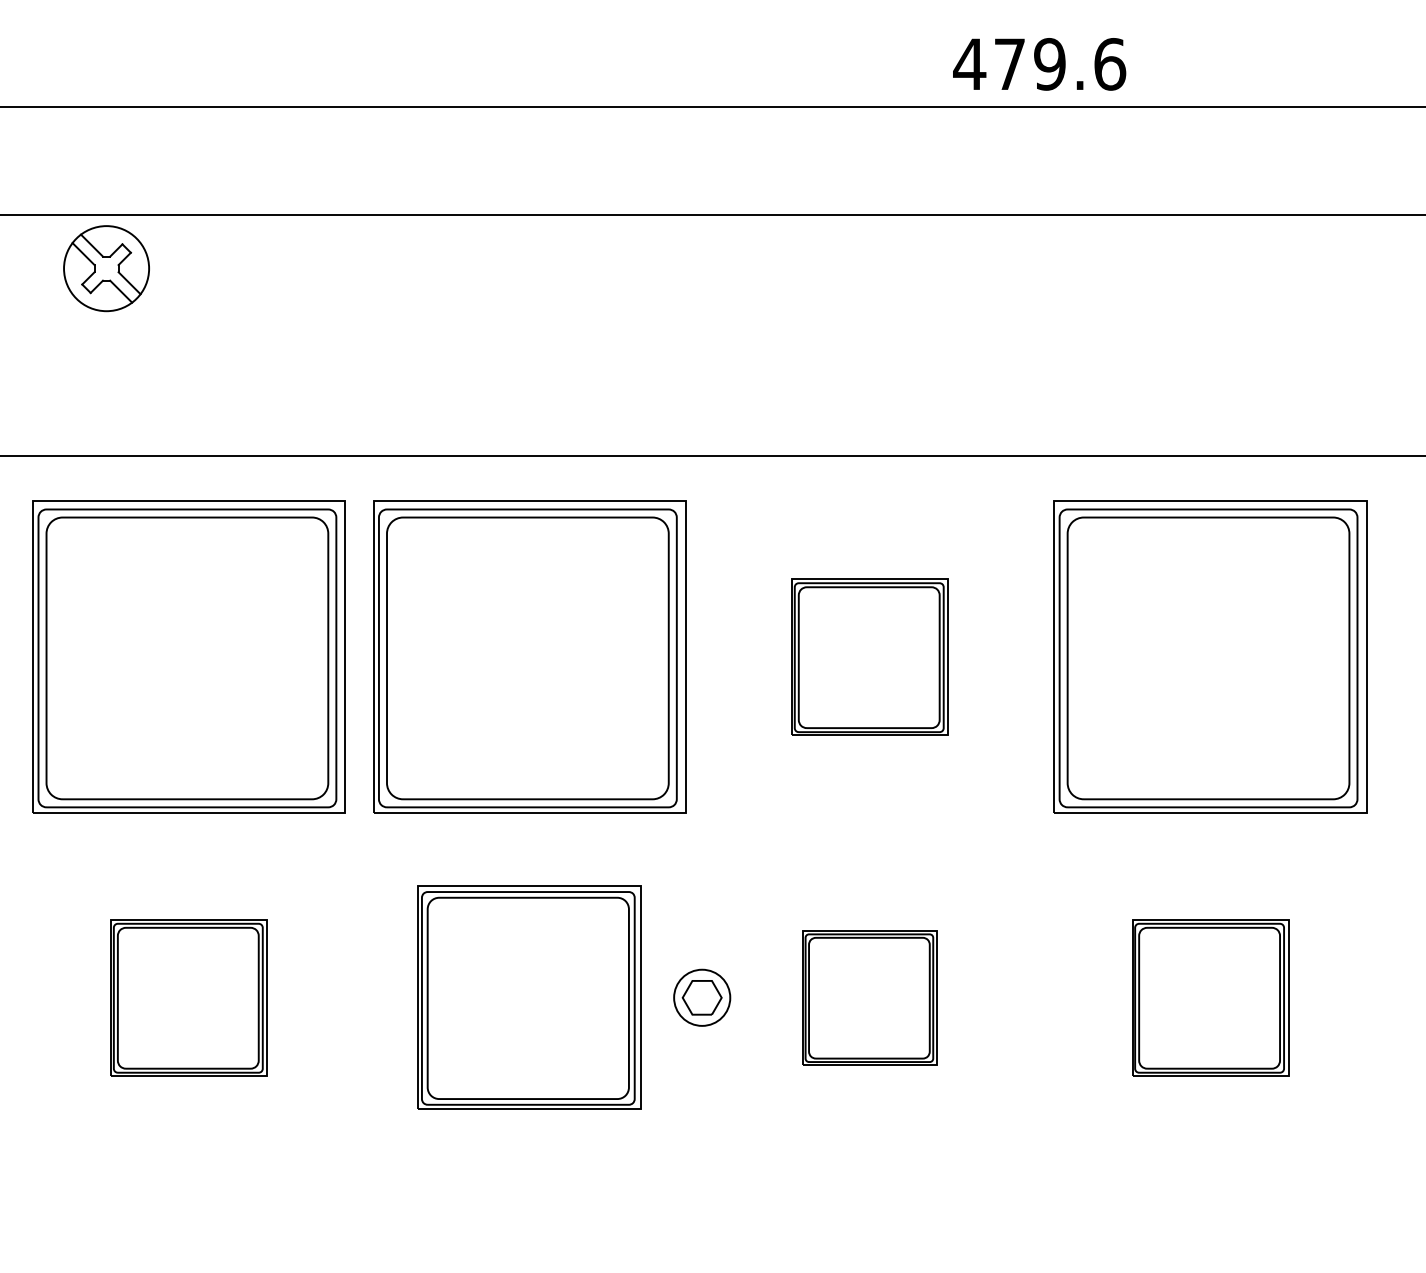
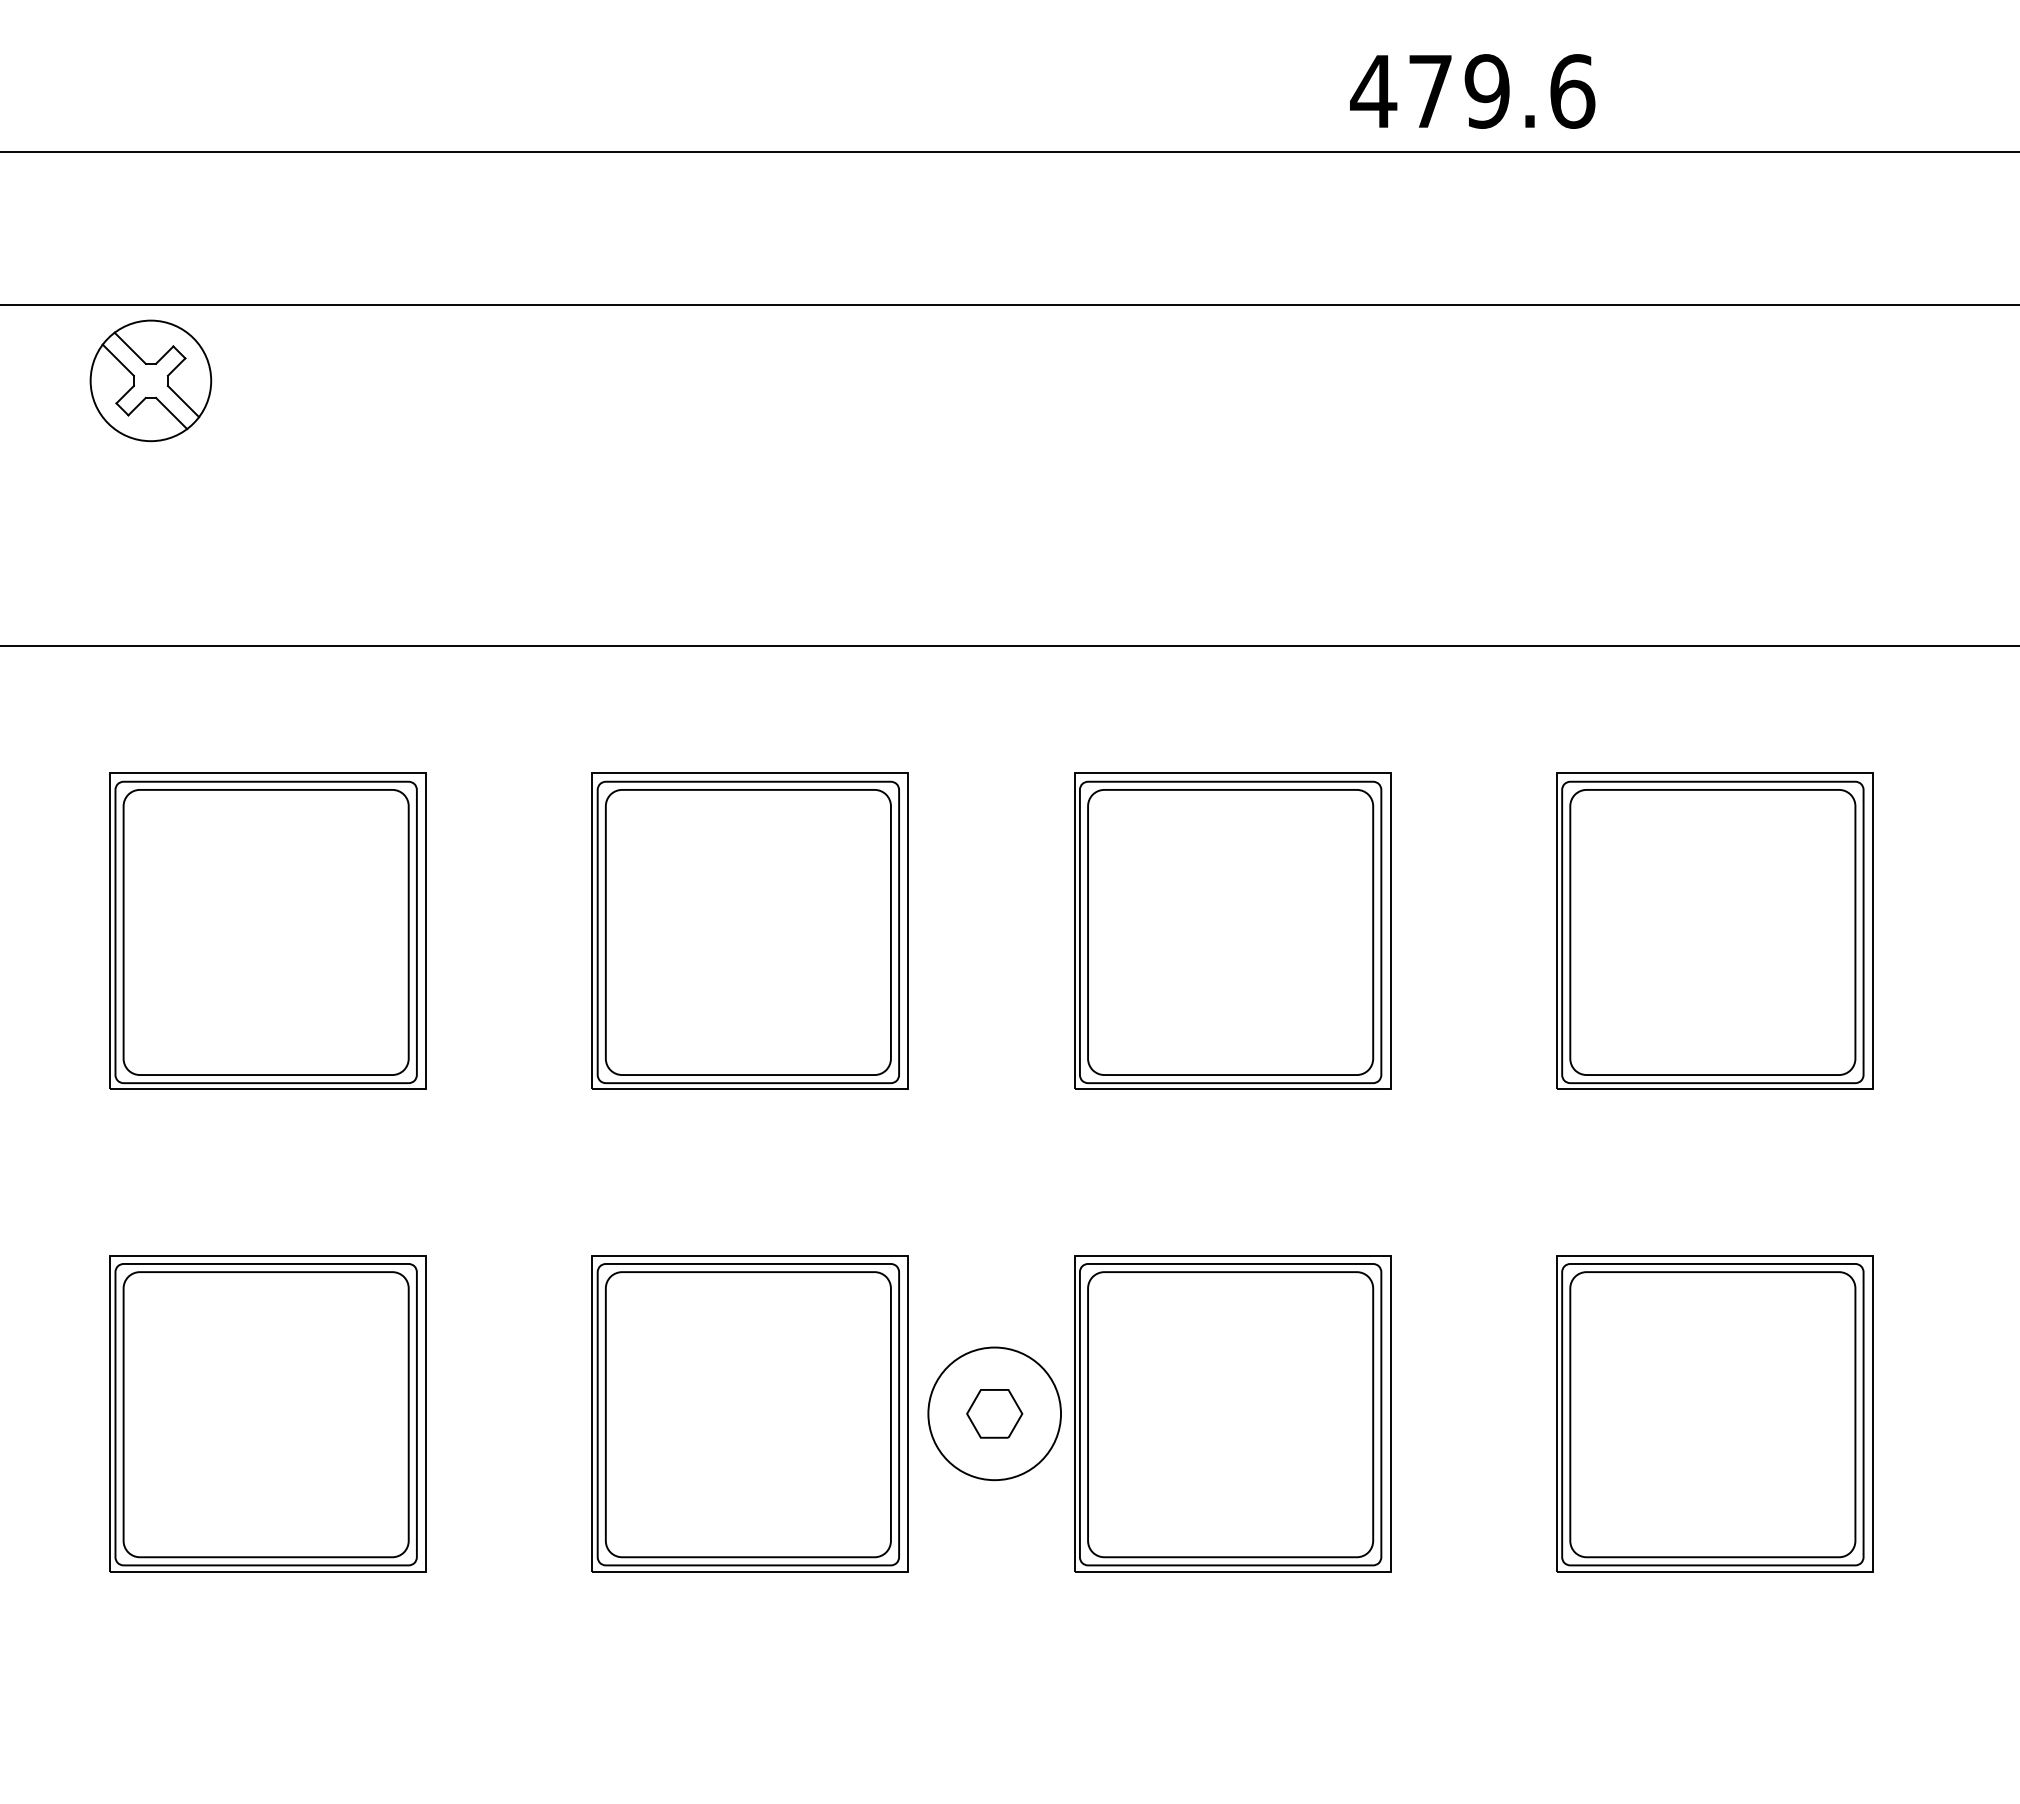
part: (188, 656) -> (267, 930), size x0.71
part: (529, 656) -> (749, 930), size x0.71
part: (870, 656) -> (1232, 930), size x1.43
part: (1210, 656) -> (1714, 930), size x0.71
part: (188, 997) -> (267, 1413), size x1.43
circle: (702, 997) -> (994, 1413), size x1.67
part: (870, 997) -> (1232, 1413), size x1.67
part: (1210, 997) -> (1714, 1413), size x1.43

